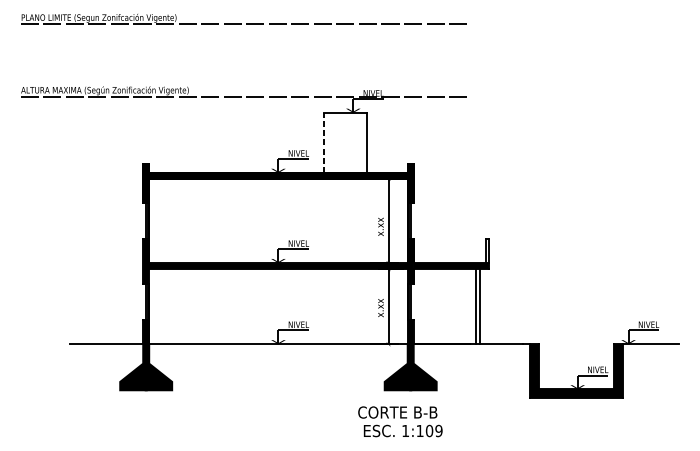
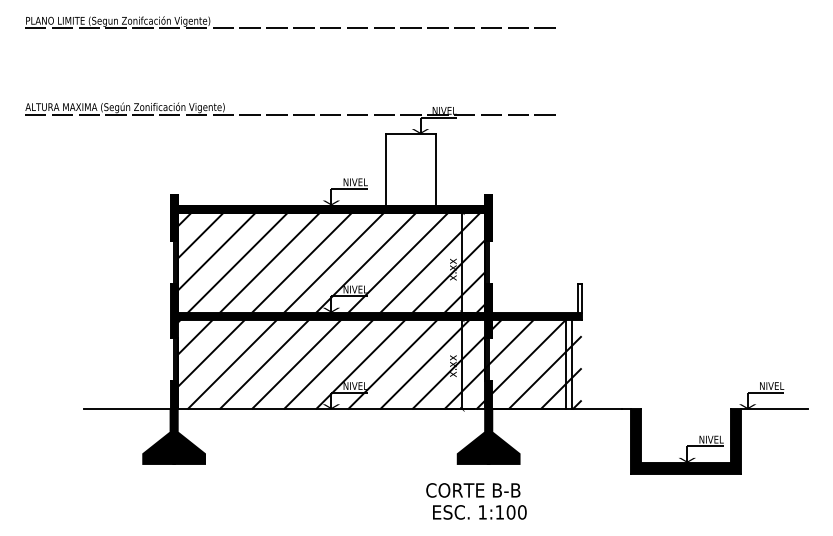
line: (323, 142) -> (385, 169), dashed -> solid
hatch: (318, 261) -> (379, 310), added
text: (439, 431) -> (522, 512), 1:109 -> 1:100

